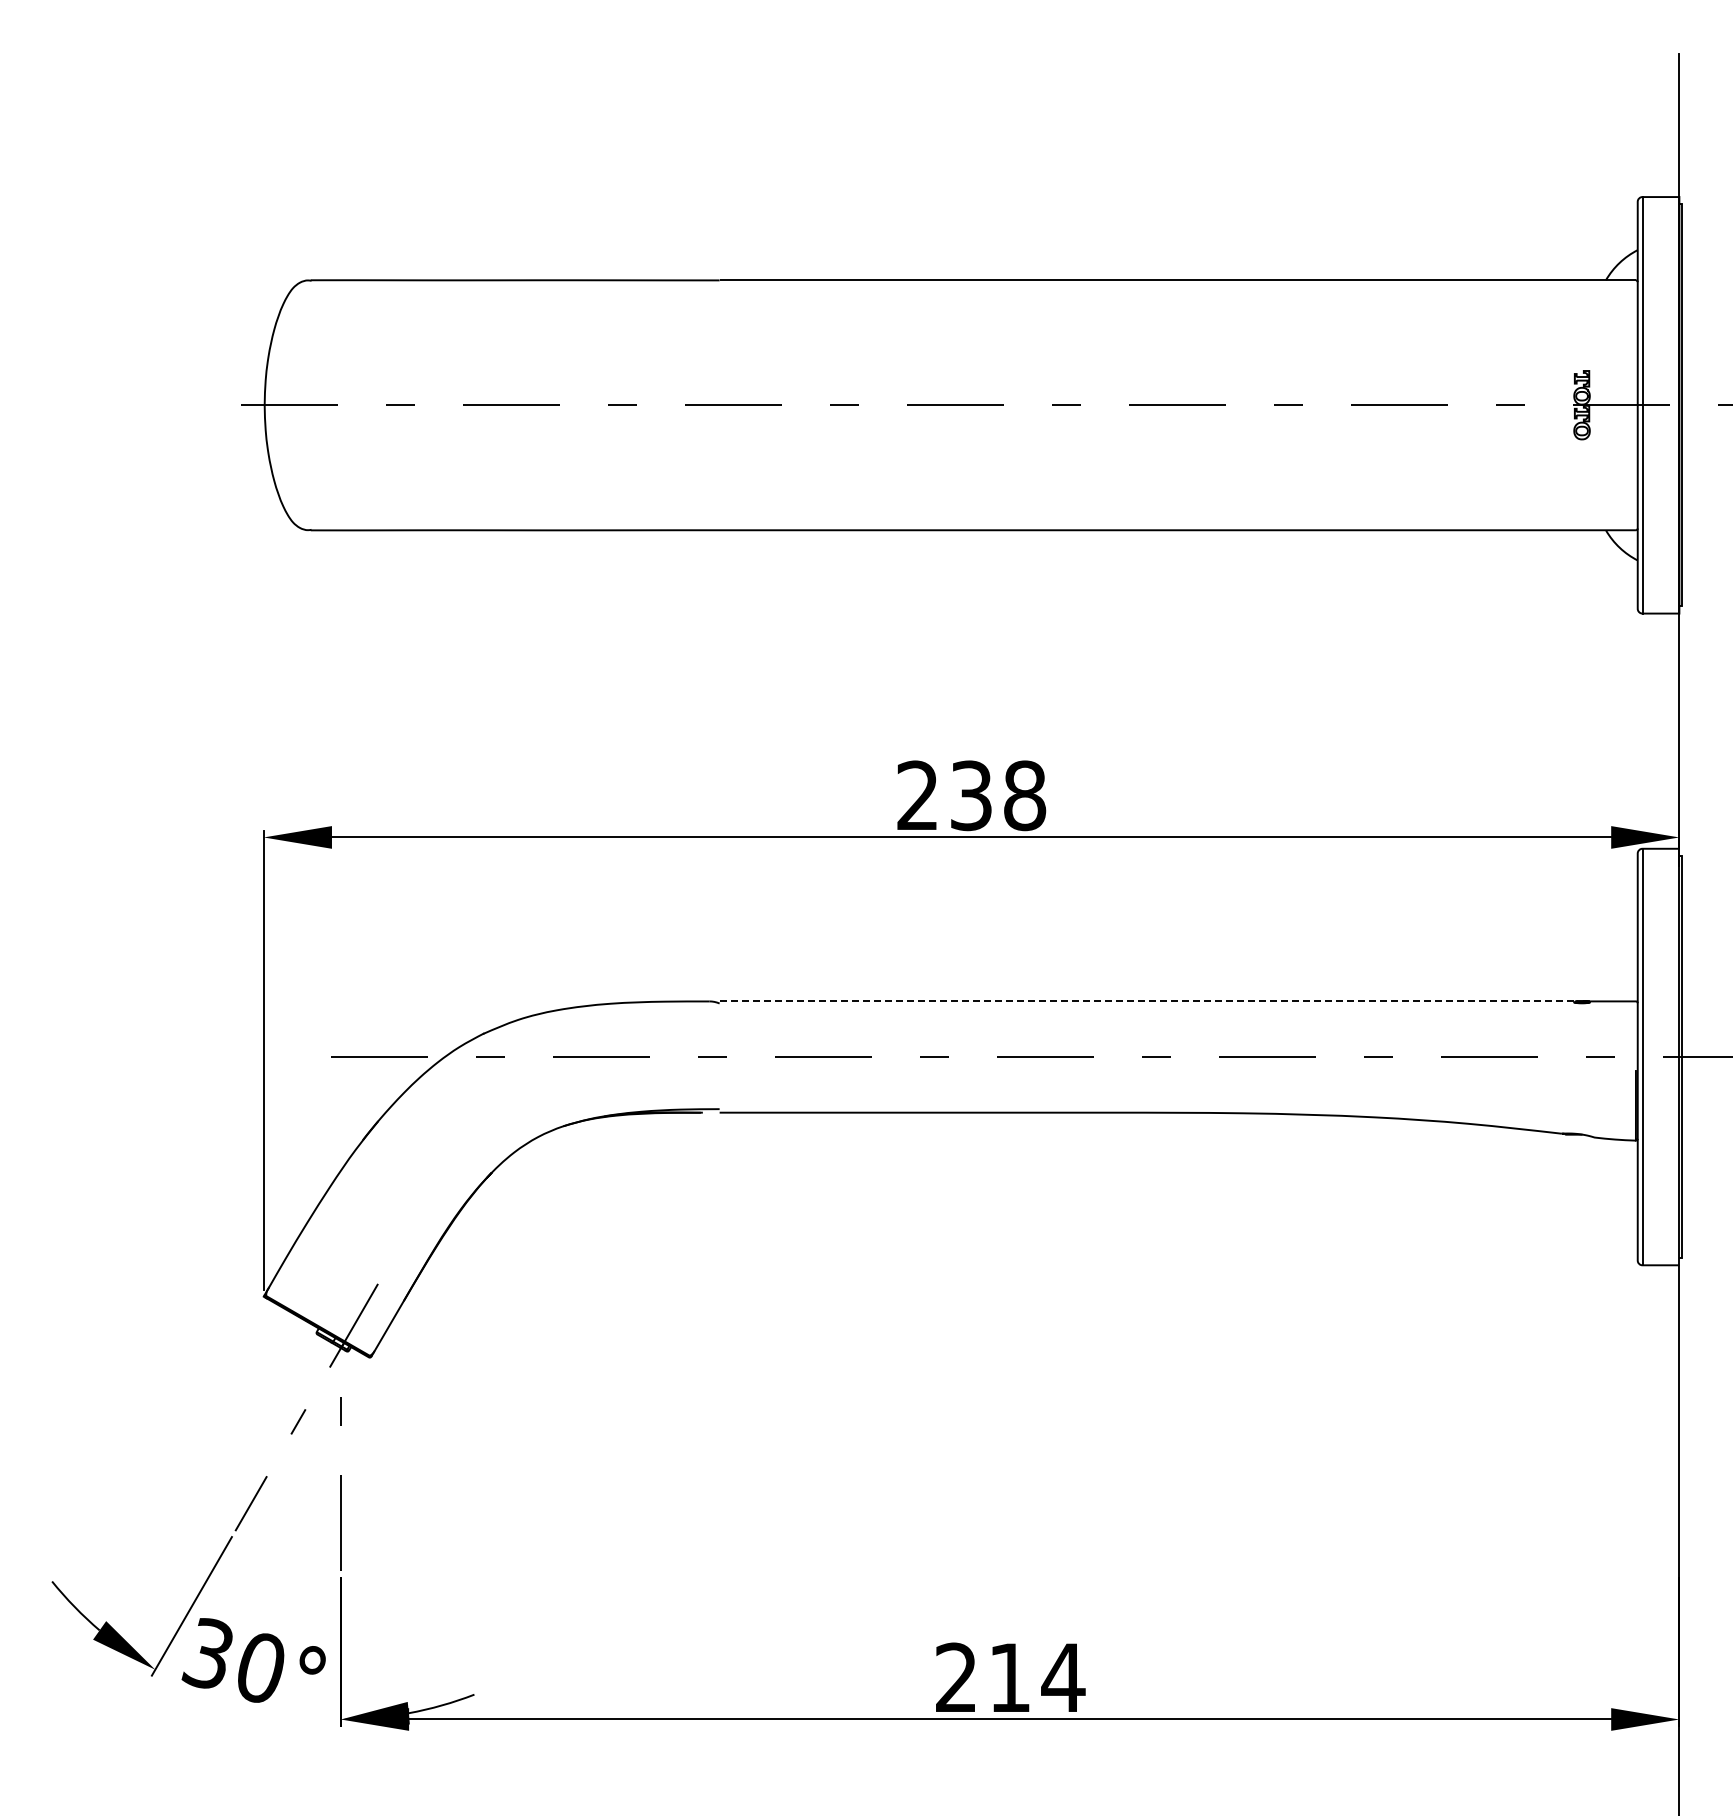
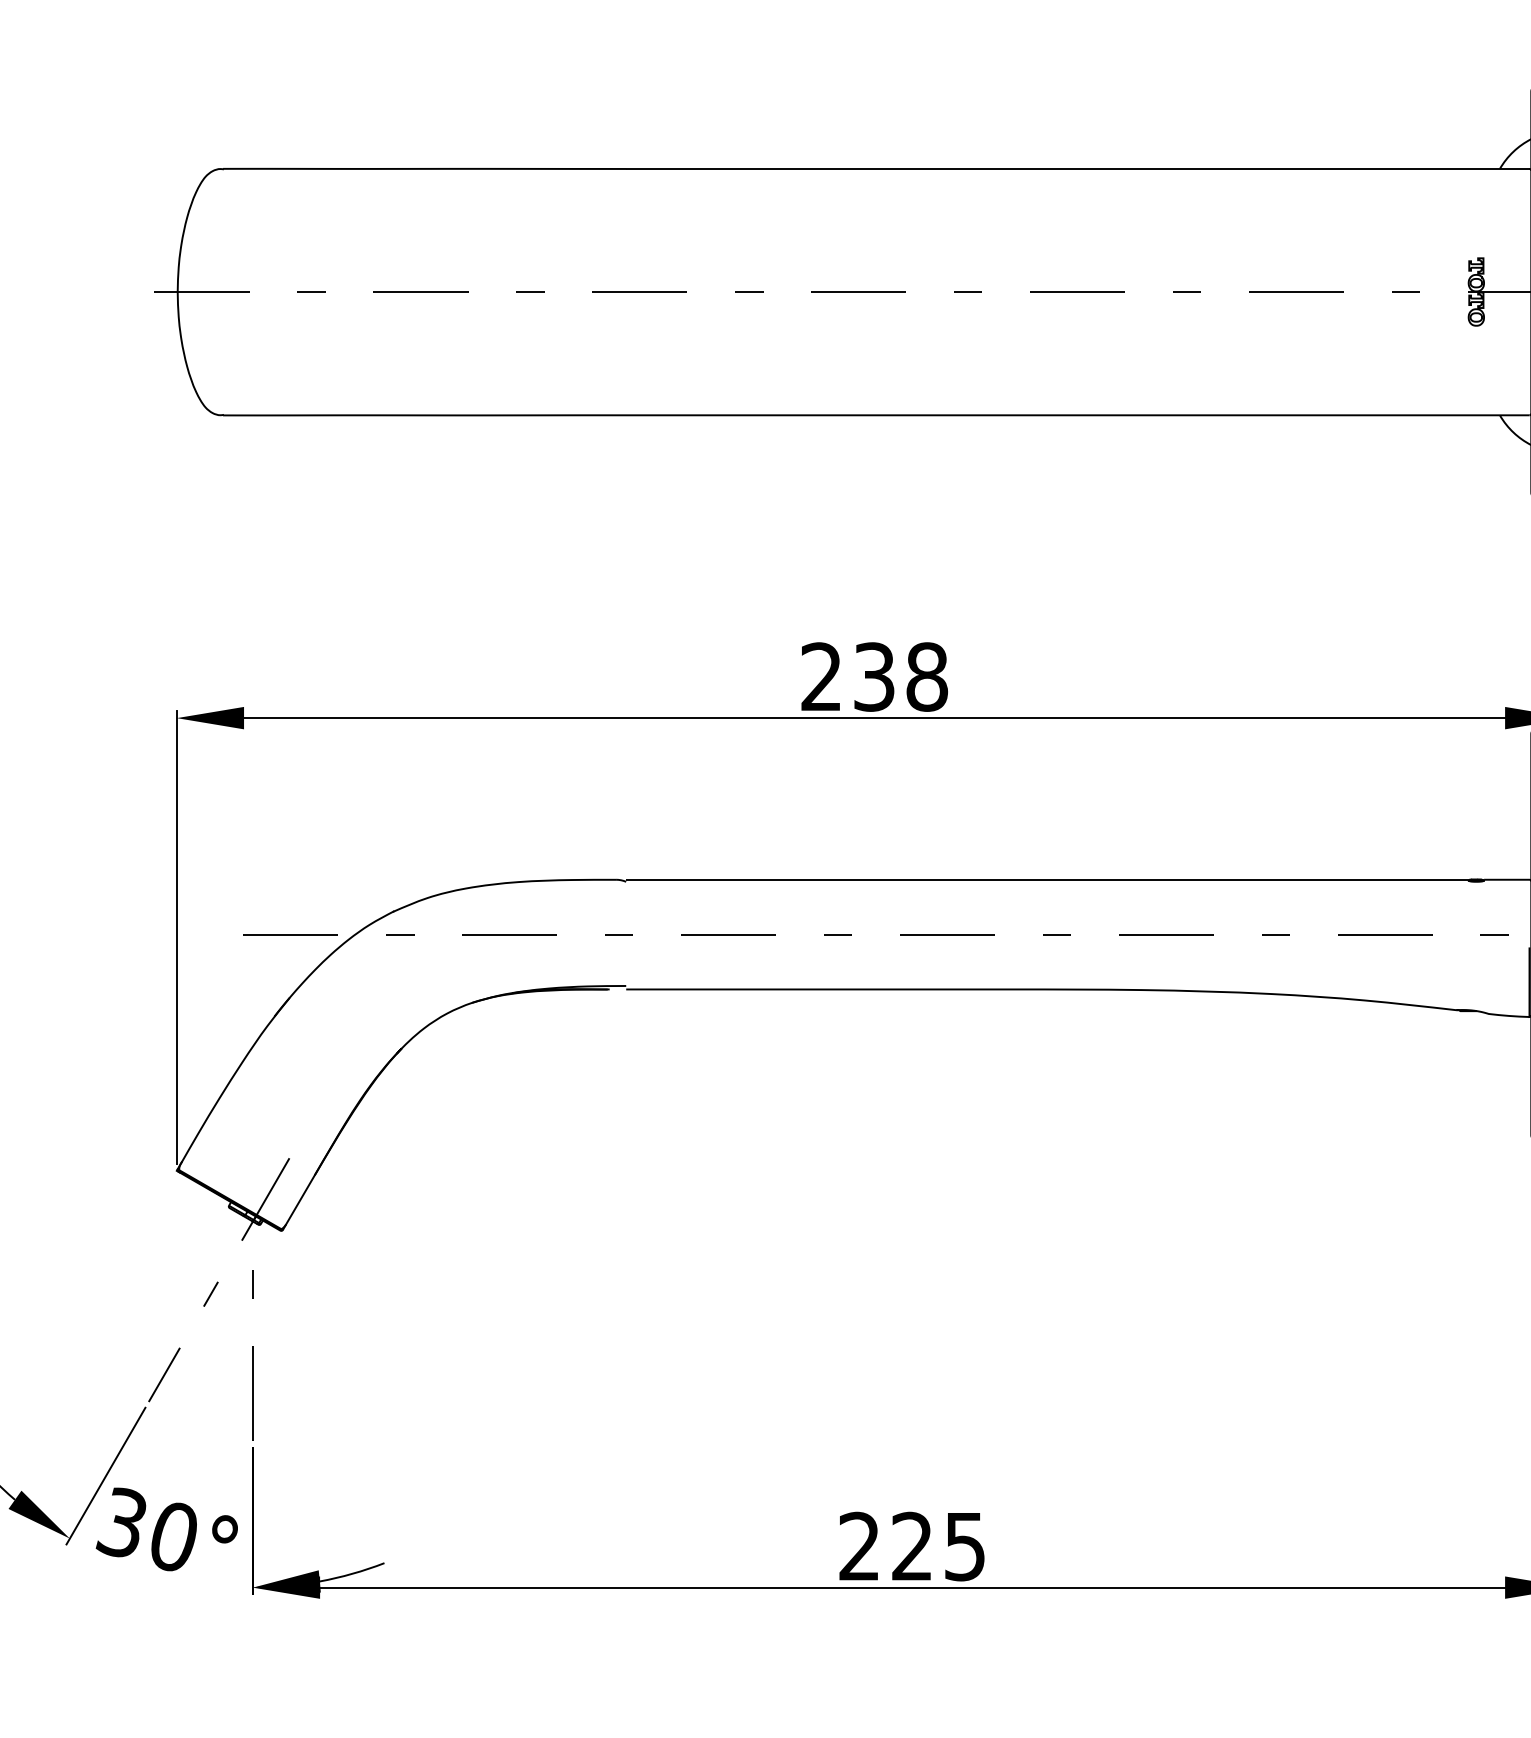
line: (1146, 1001) -> (1047, 879), dashed -> solid
text: (1037, 1677) -> (939, 1546), 214 -> 225

